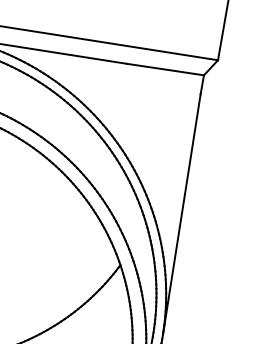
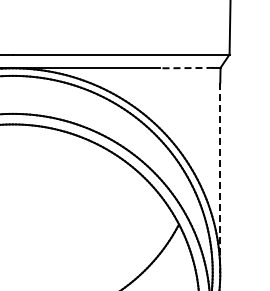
line: (160, 69) -> (186, 68), solid -> dashed
line: (182, 213) -> (220, 177), solid -> dashed

